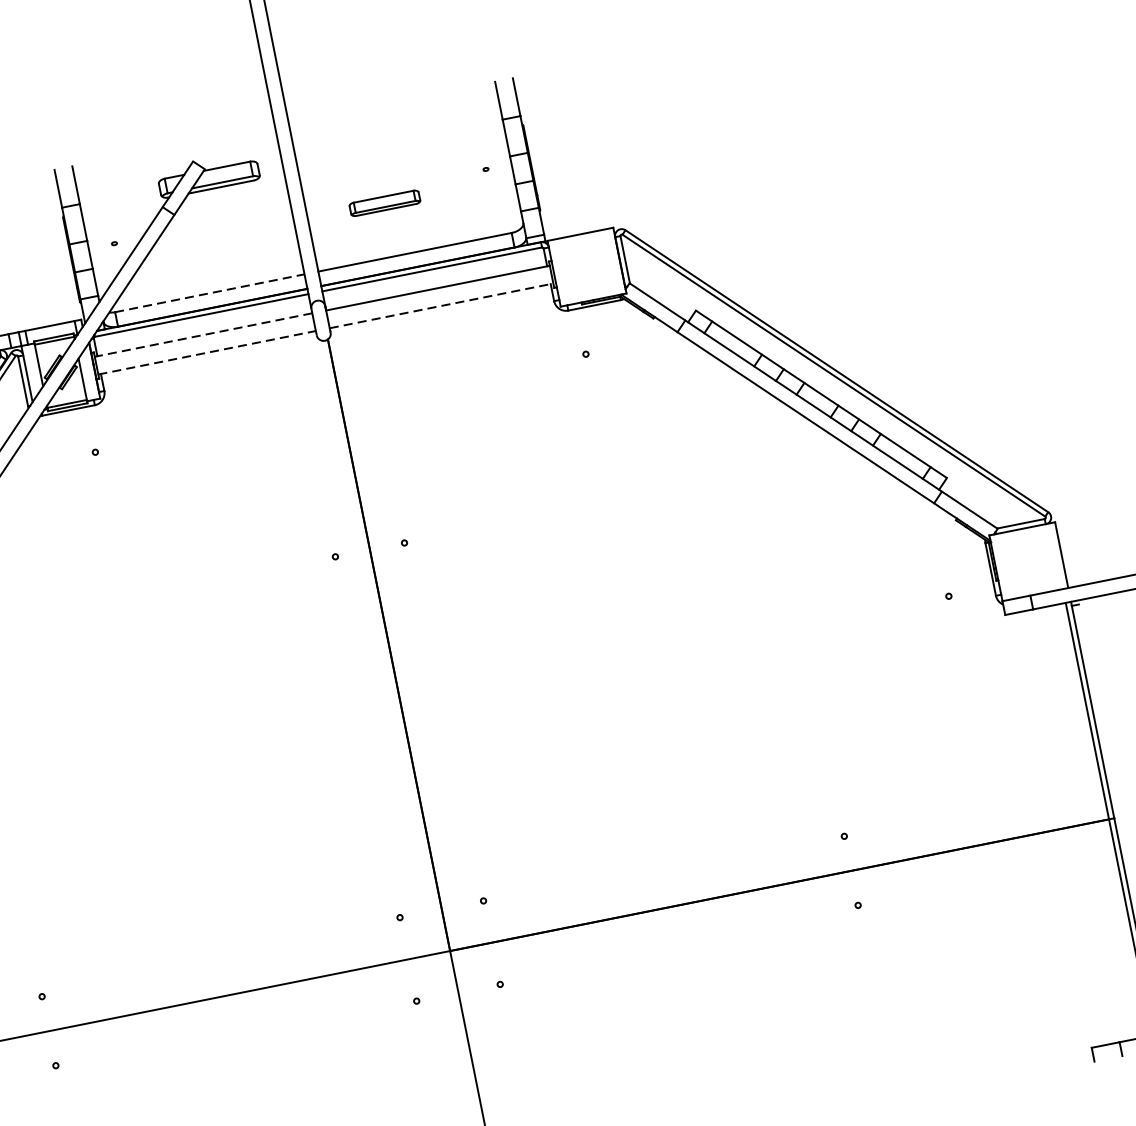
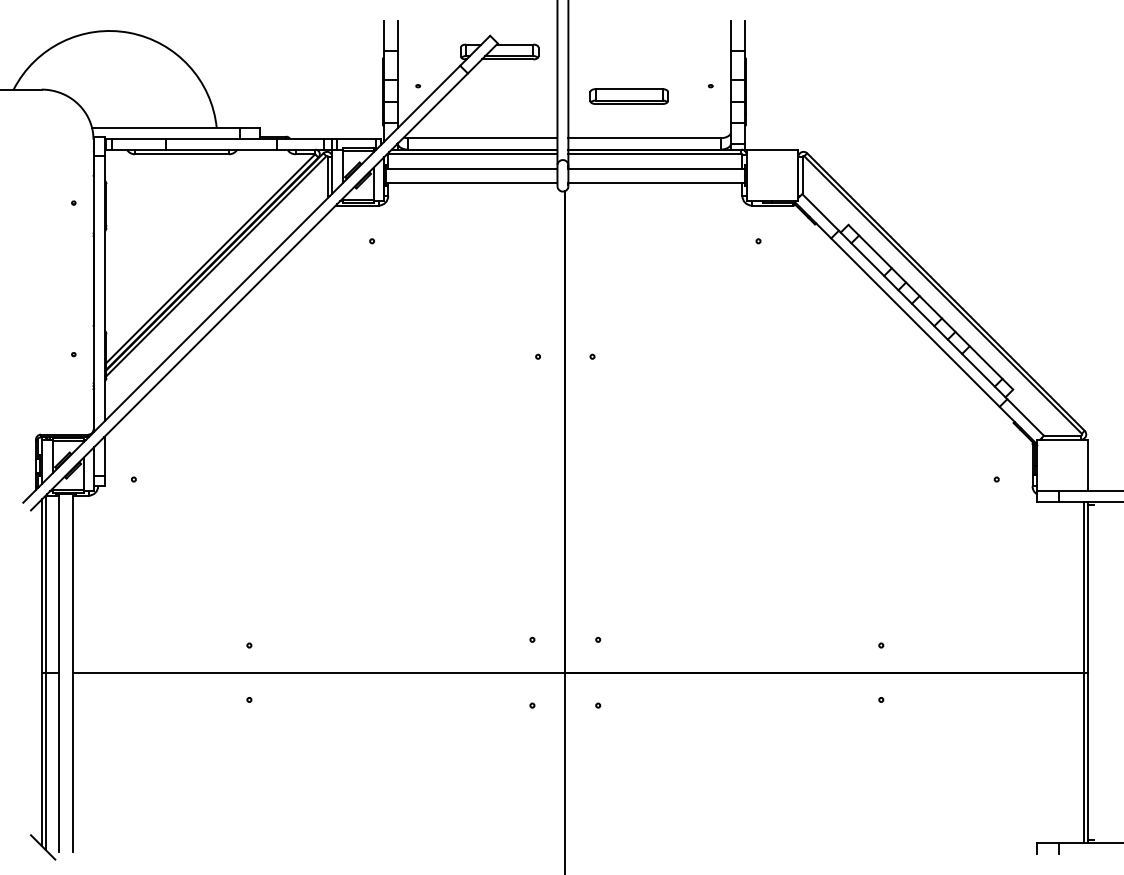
part: (384, 203) -> (628, 96), size x1.43
line: (209, 293) -> (482, 138), dashed -> solid
line: (441, 305) -> (656, 182), dashed -> solid
line: (203, 334) -> (471, 168), dashed -> solid
line: (206, 352) -> (471, 182), dashed -> solid

